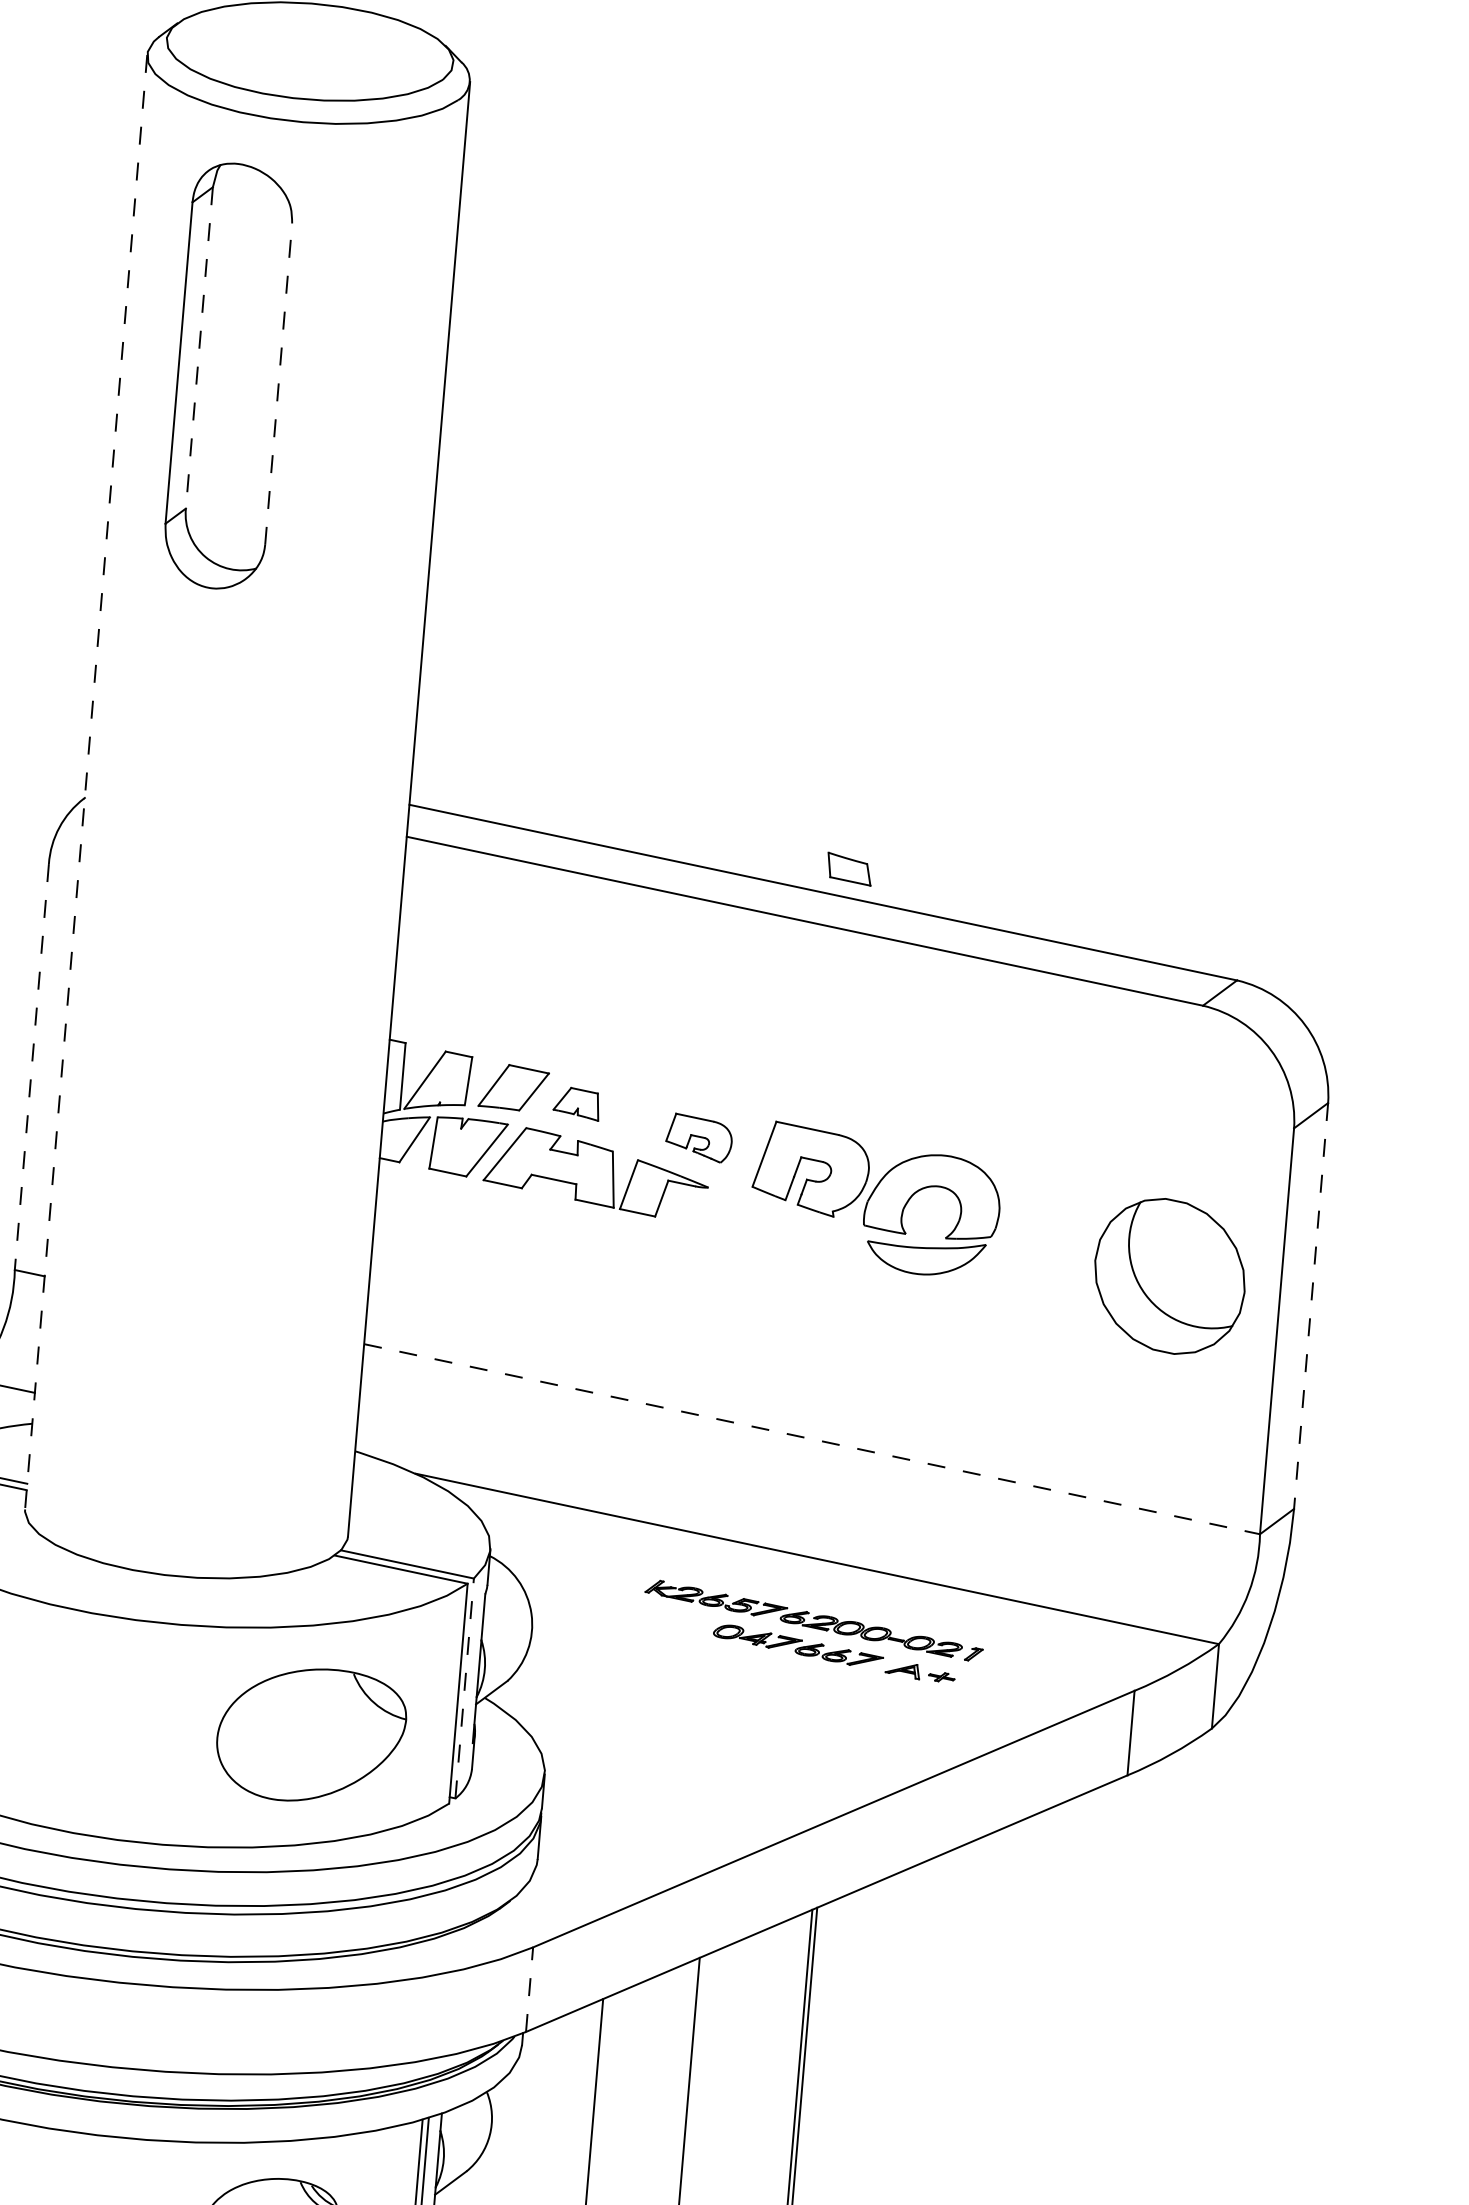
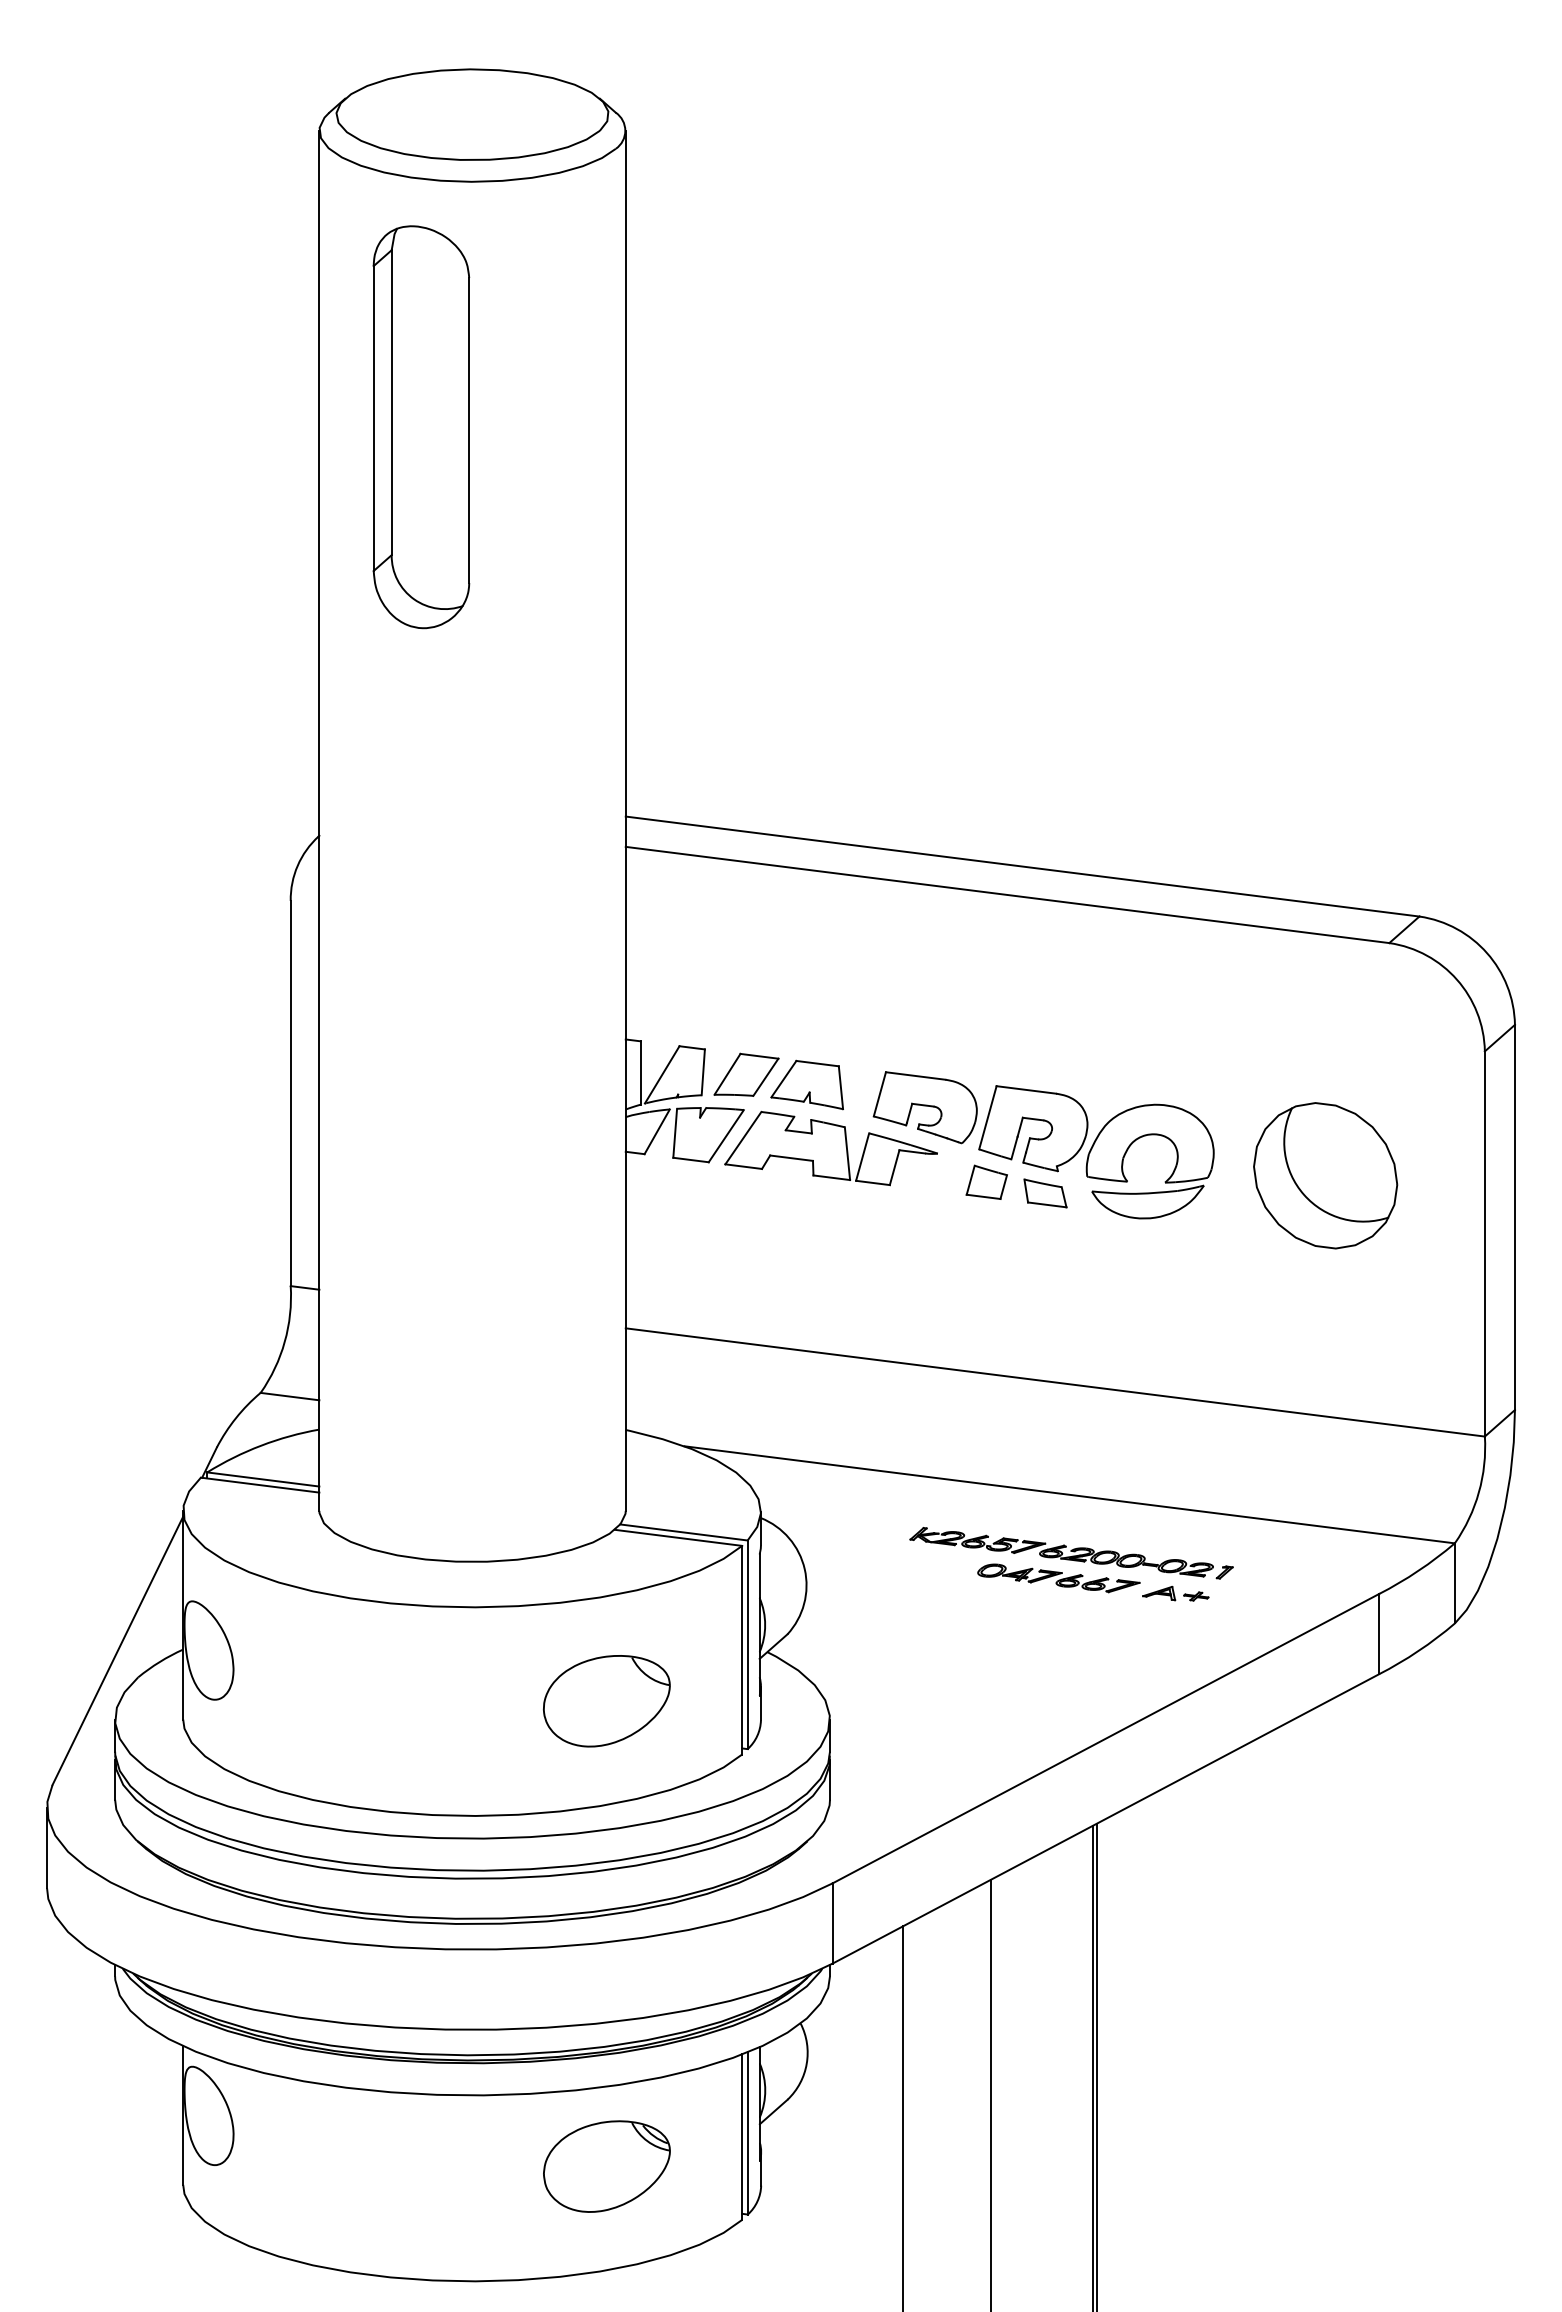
line: (199, 348) -> (391, 403), dashed -> solid
line: (278, 384) -> (469, 430), dashed -> solid
line: (86, 782) -> (319, 821), dashed -> solid
part: (849, 869) -> (1045, 1193), moved
line: (31, 1066) -> (290, 1093), dashed -> solid
part: (576, 1103) -> (806, 1084), size x1.67
part: (698, 1137) -> (924, 1107), size x1.67
part: (757, 1221) -> (986, 1181), added
part: (1169, 1276) -> (1325, 1175), moved
line: (1310, 1306) -> (1514, 1217), dashed -> solid
line: (812, 1439) -> (1055, 1382), dashed -> solid
line: (464, 1688) -> (747, 1644), dashed -> solid
part: (310, 1735) -> (606, 1701), size x0.71
line: (529, 1988) -> (832, 1922), dashed -> solid

